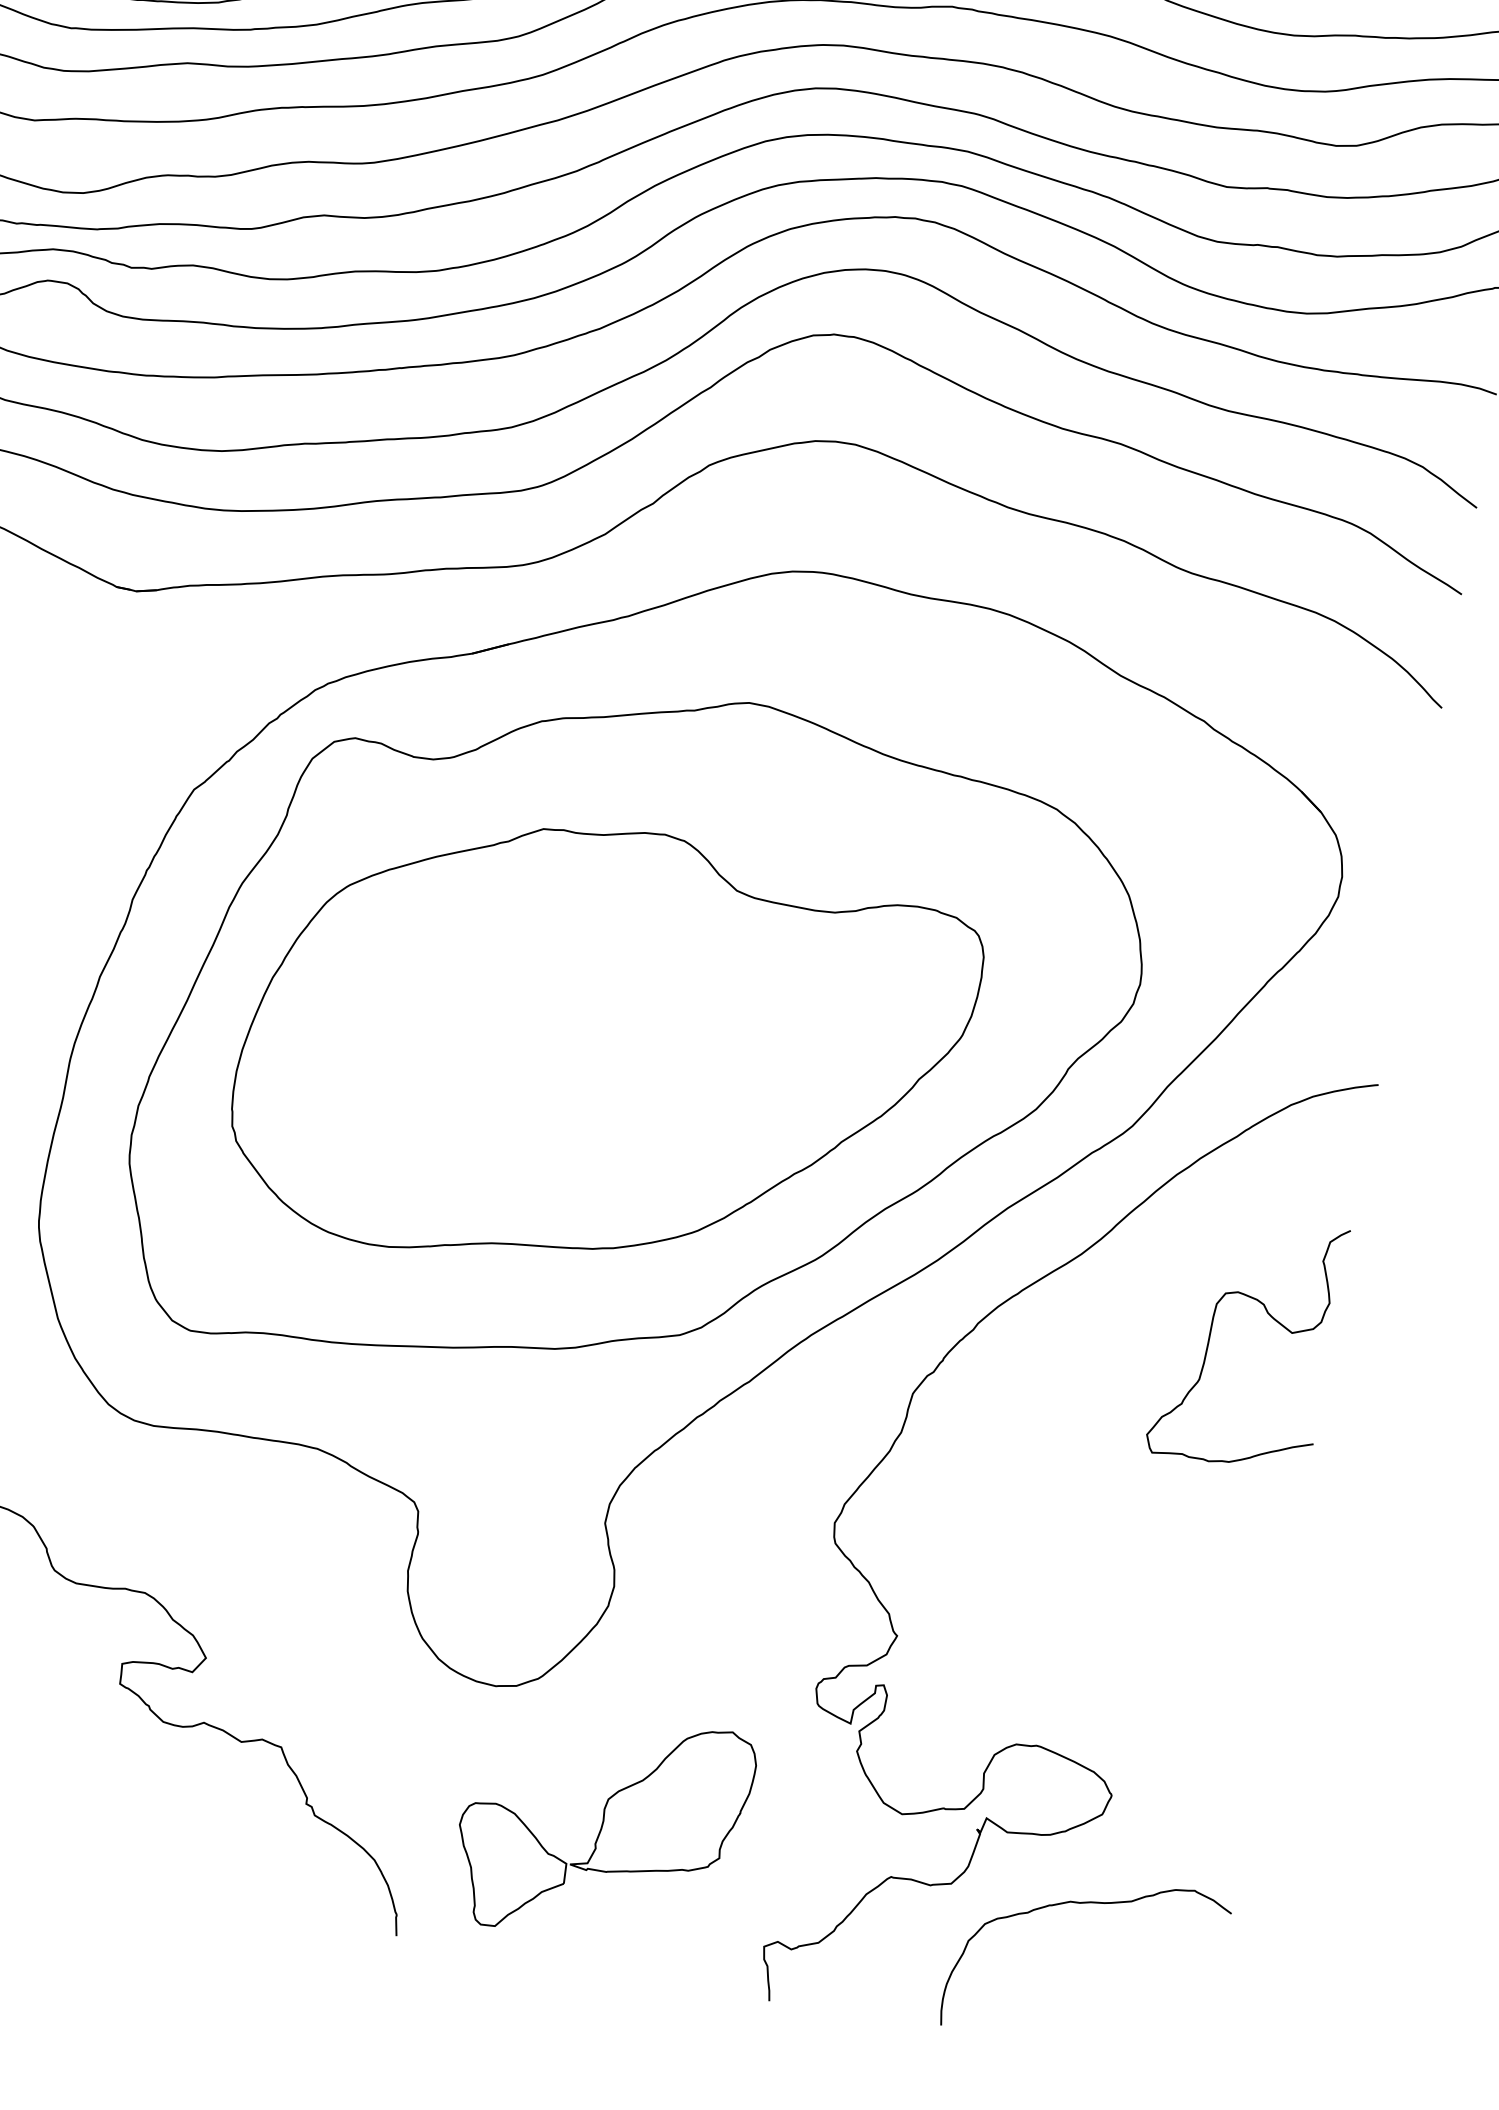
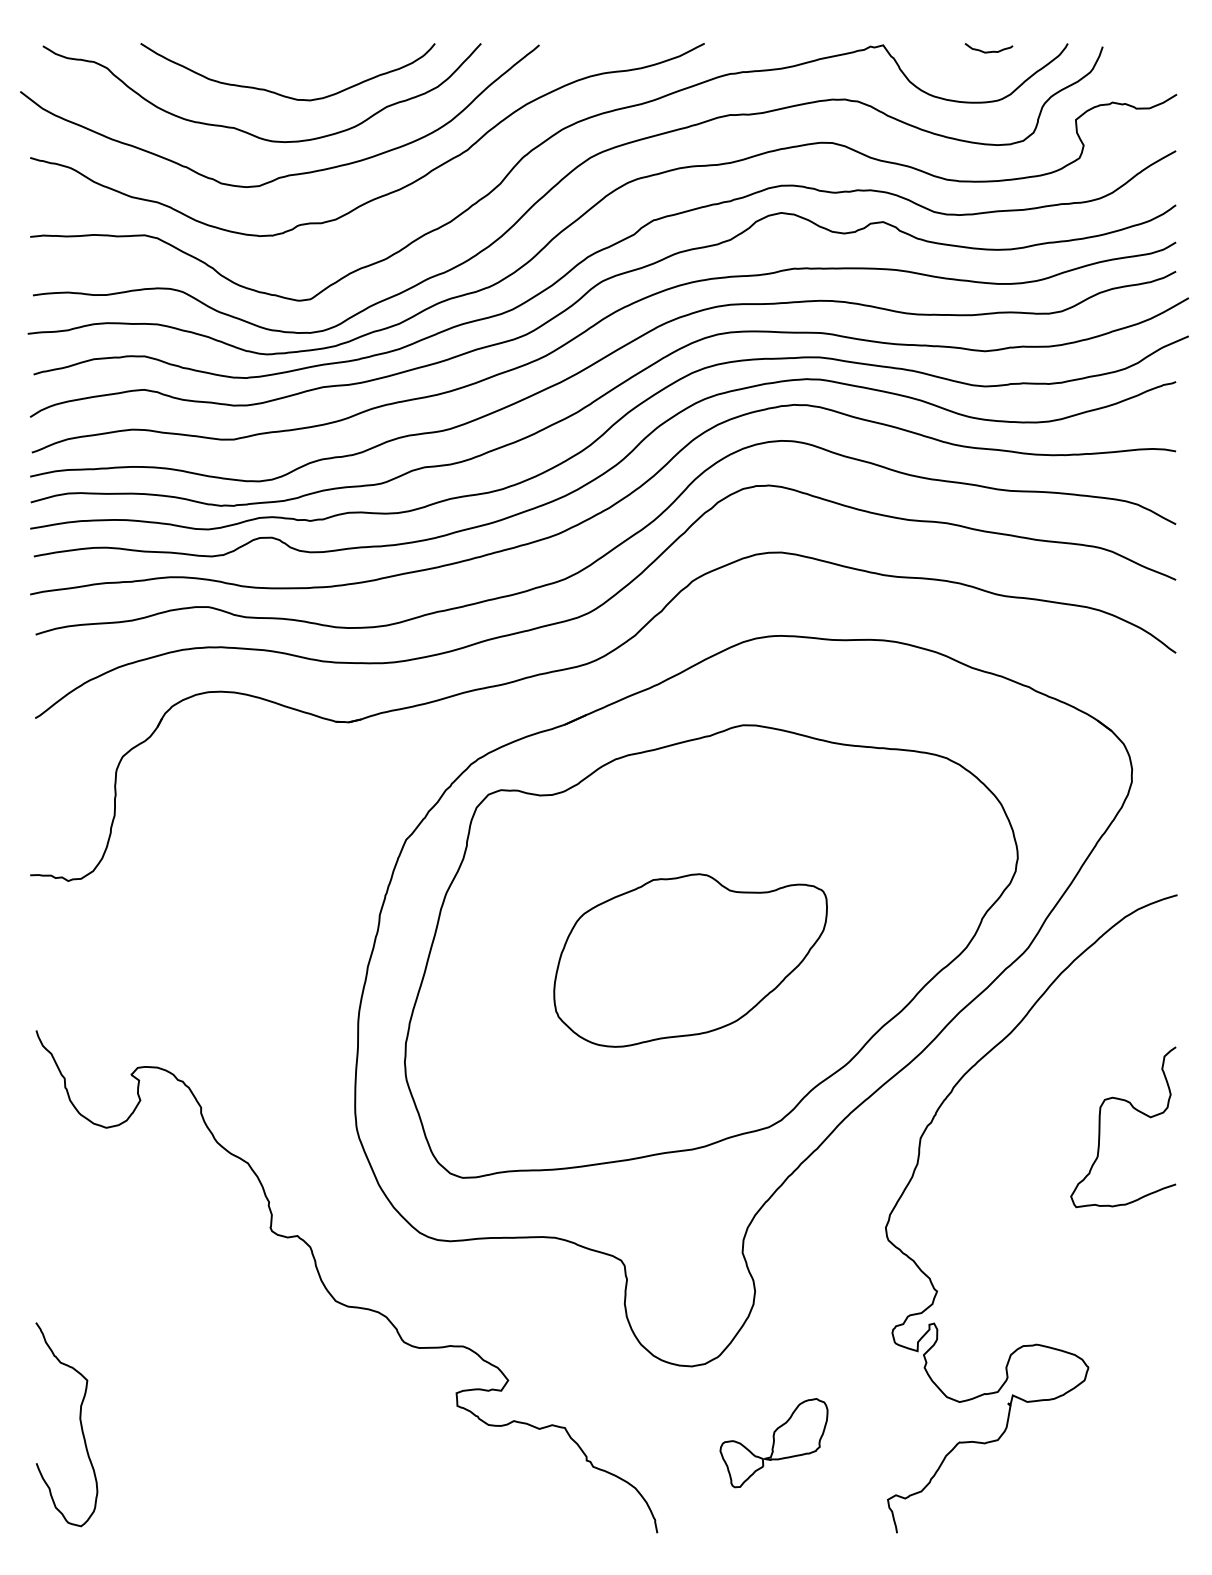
part: (603, 1054) -> (690, 960), size x0.6
curve: (1270, 1318) -> (1135, 1110), moved
part: (601, 1826) -> (773, 1442), size x0.6
curve: (1084, 1904) -> (1083, 1438), removed

